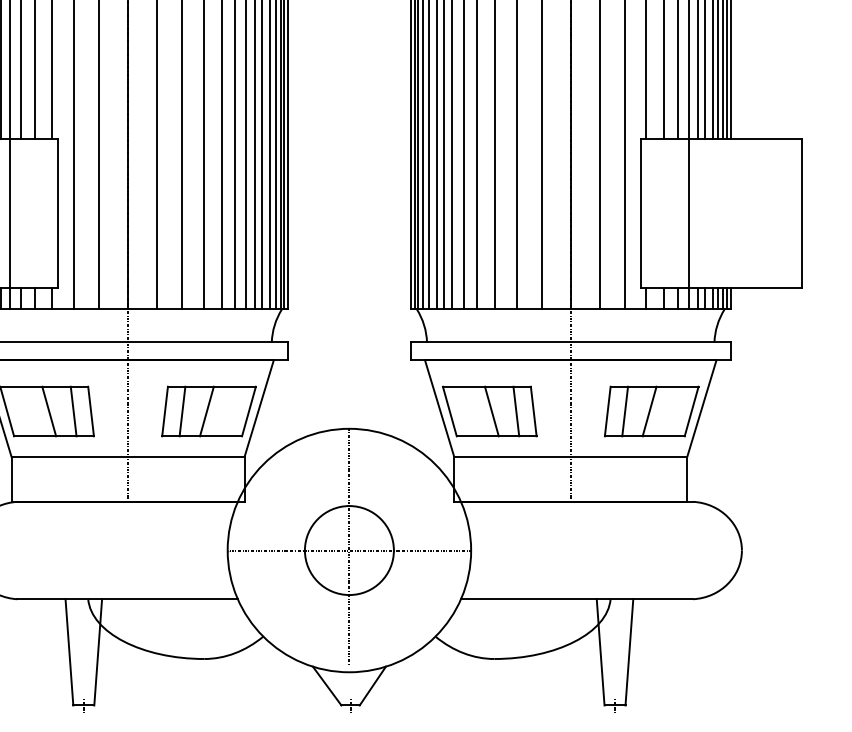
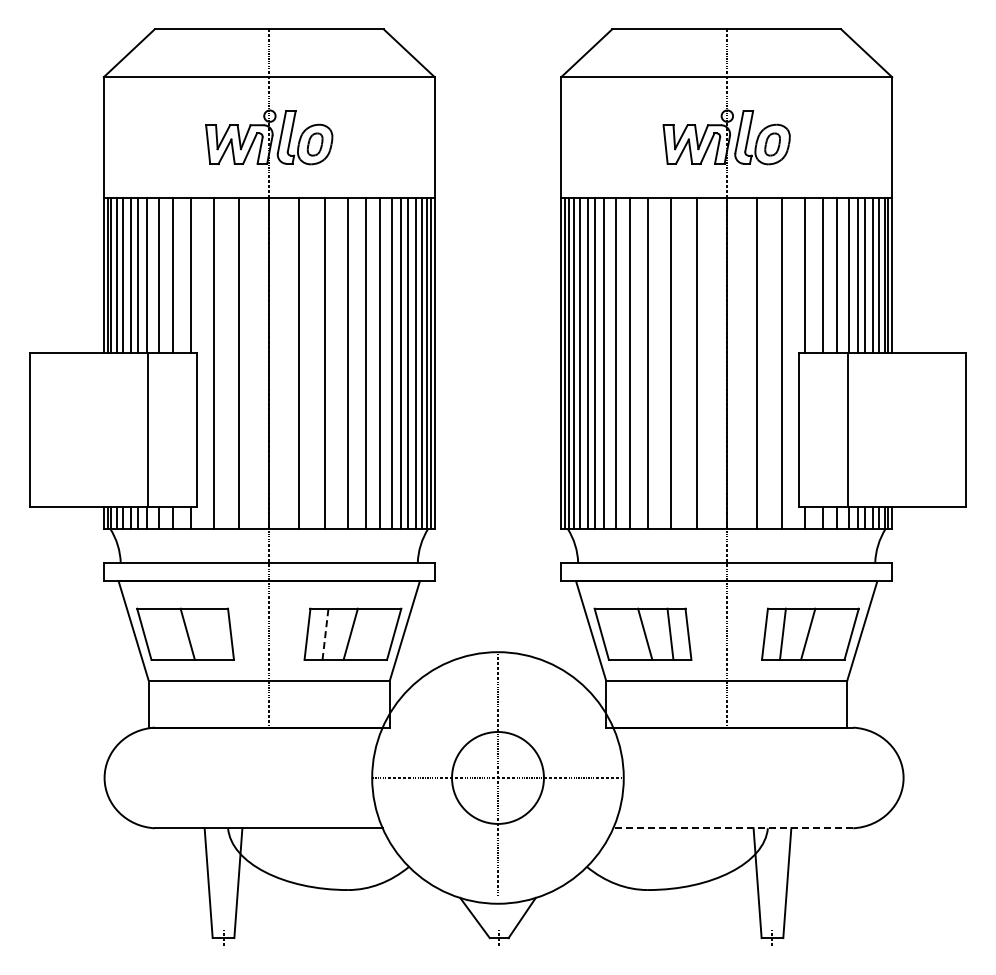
line: (74, 410) -> (213, 633), removed
line: (182, 411) -> (325, 634), solid -> dashed
line: (577, 599) -> (733, 828), solid -> dashed

